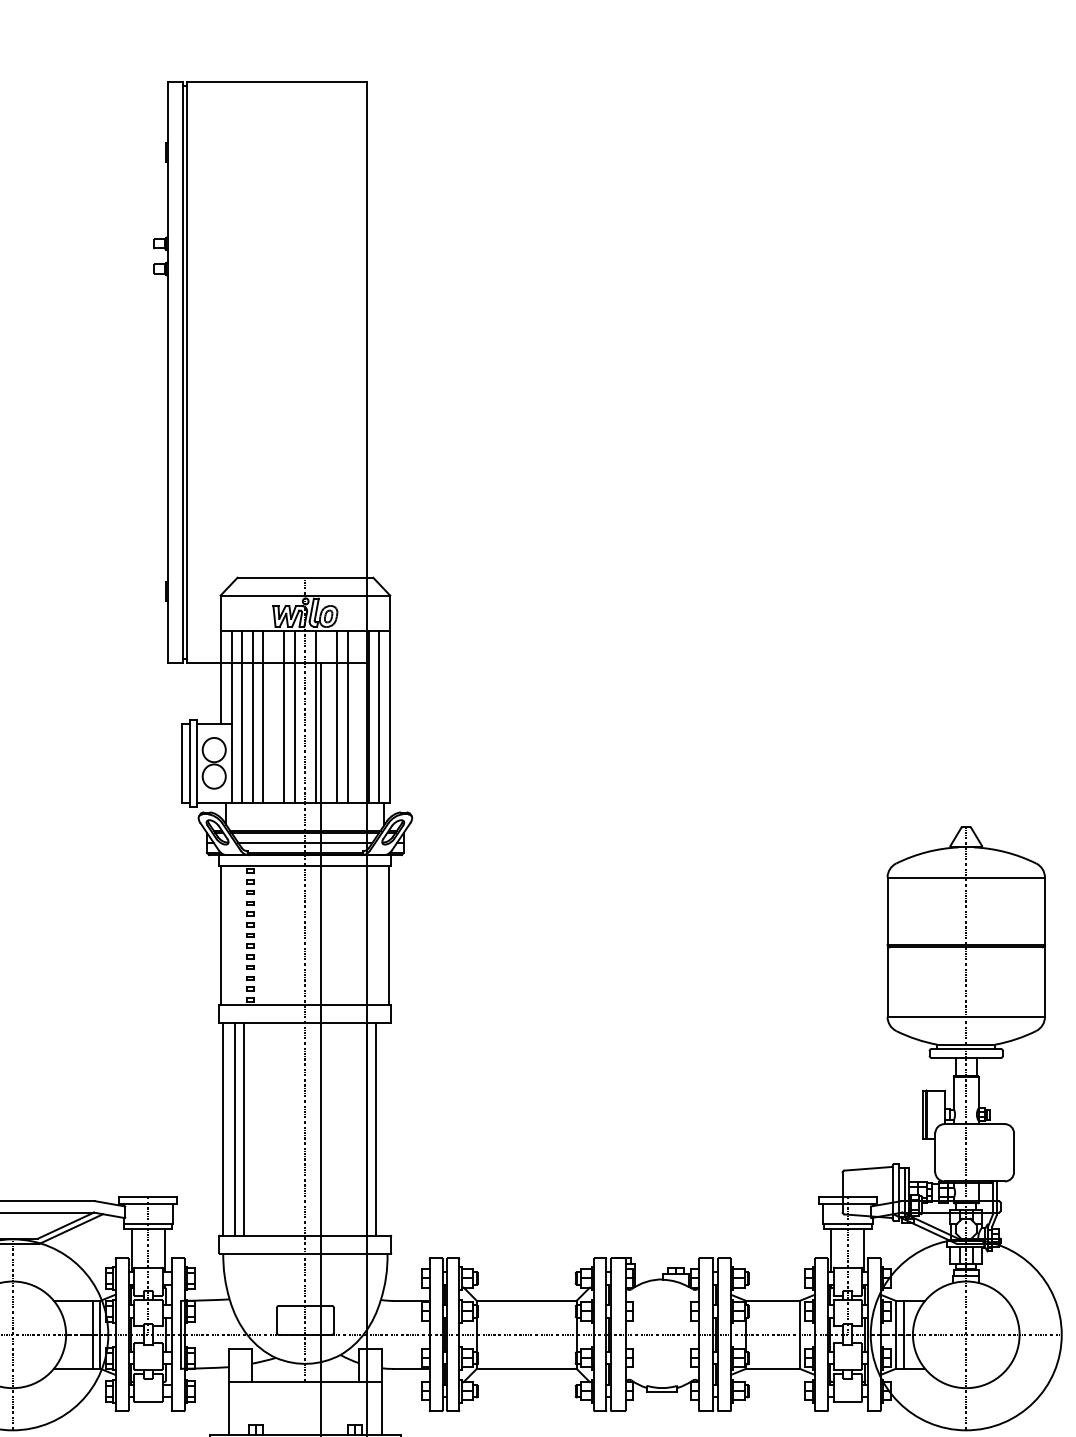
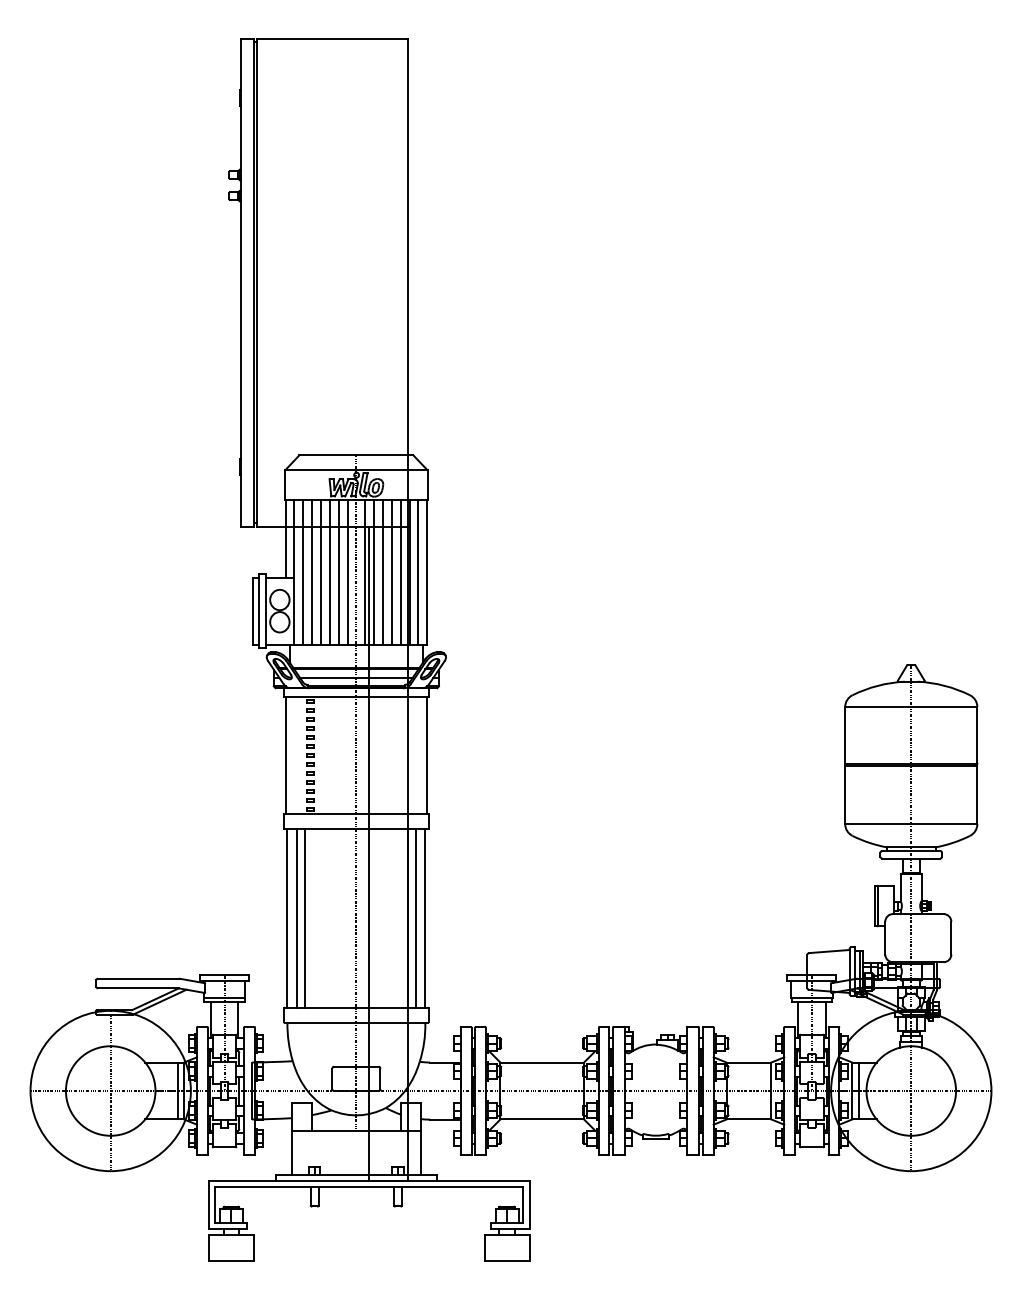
line: (273, 716) -> (329, 571), added
line: (326, 716) -> (374, 571), added
line: (357, 716) -> (400, 571), added
line: (387, 1129) -> (425, 918), added

